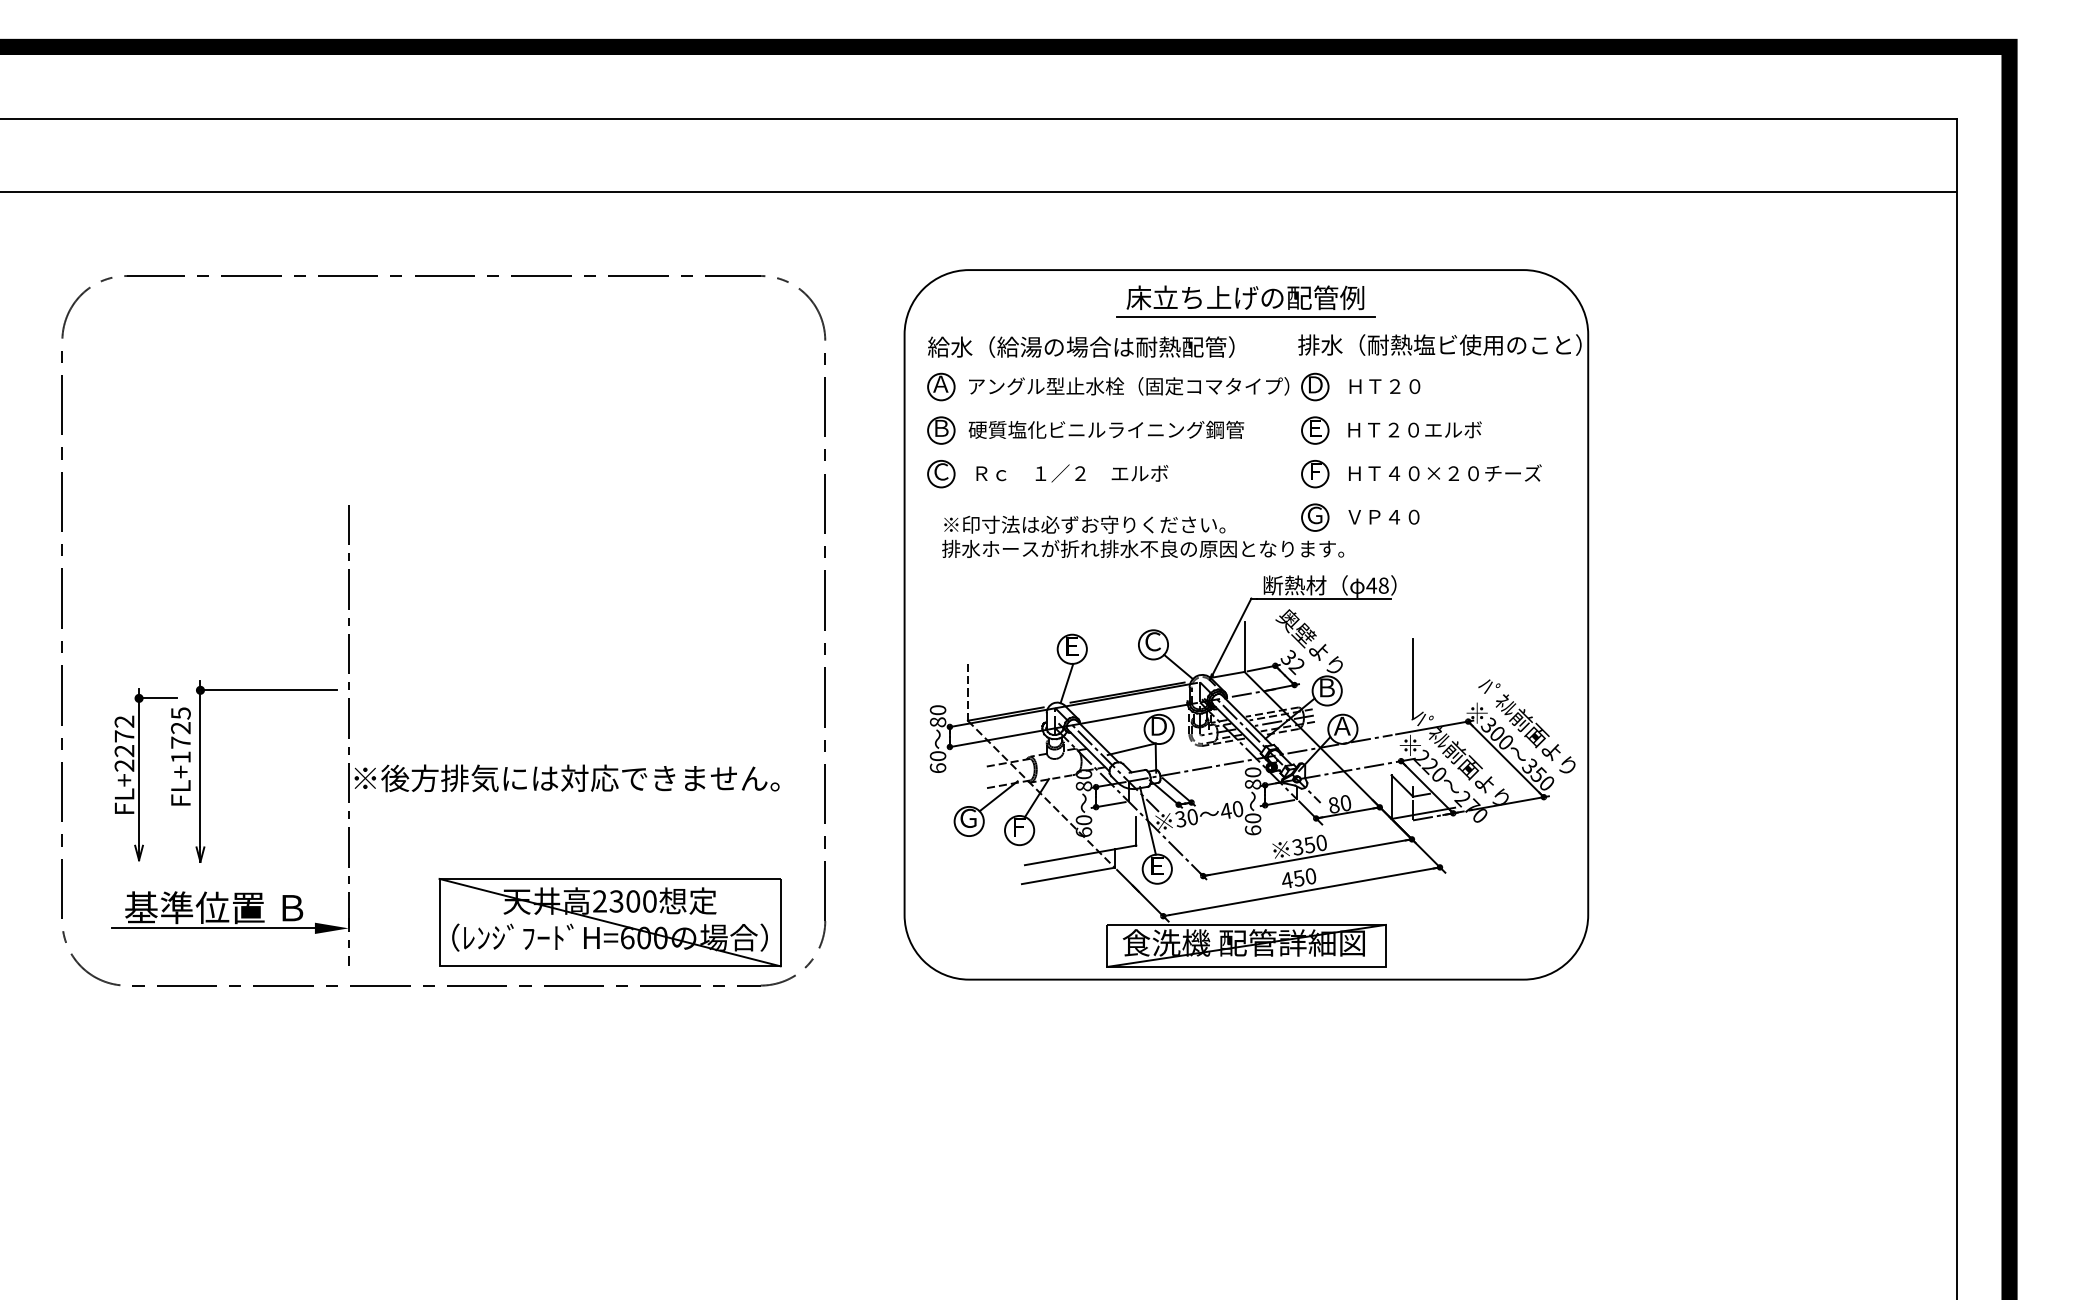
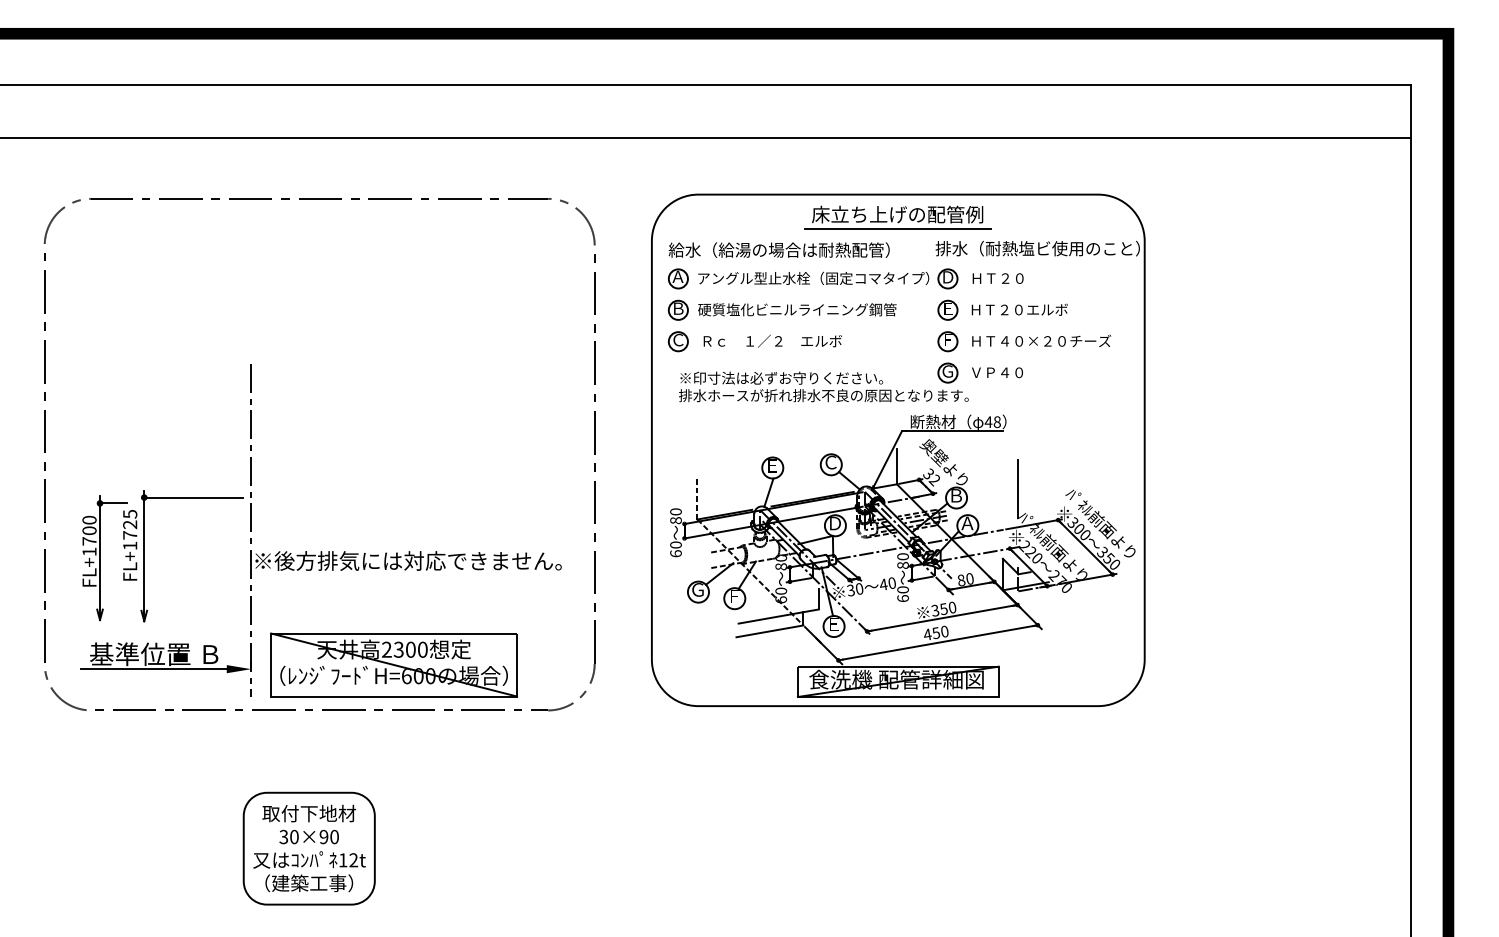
text: (124, 743) -> (89, 535), FL+2272 -> FL+1700
part: (609, 922) -> (393, 664), moved
part: (429, 1176) -> (309, 848), added

